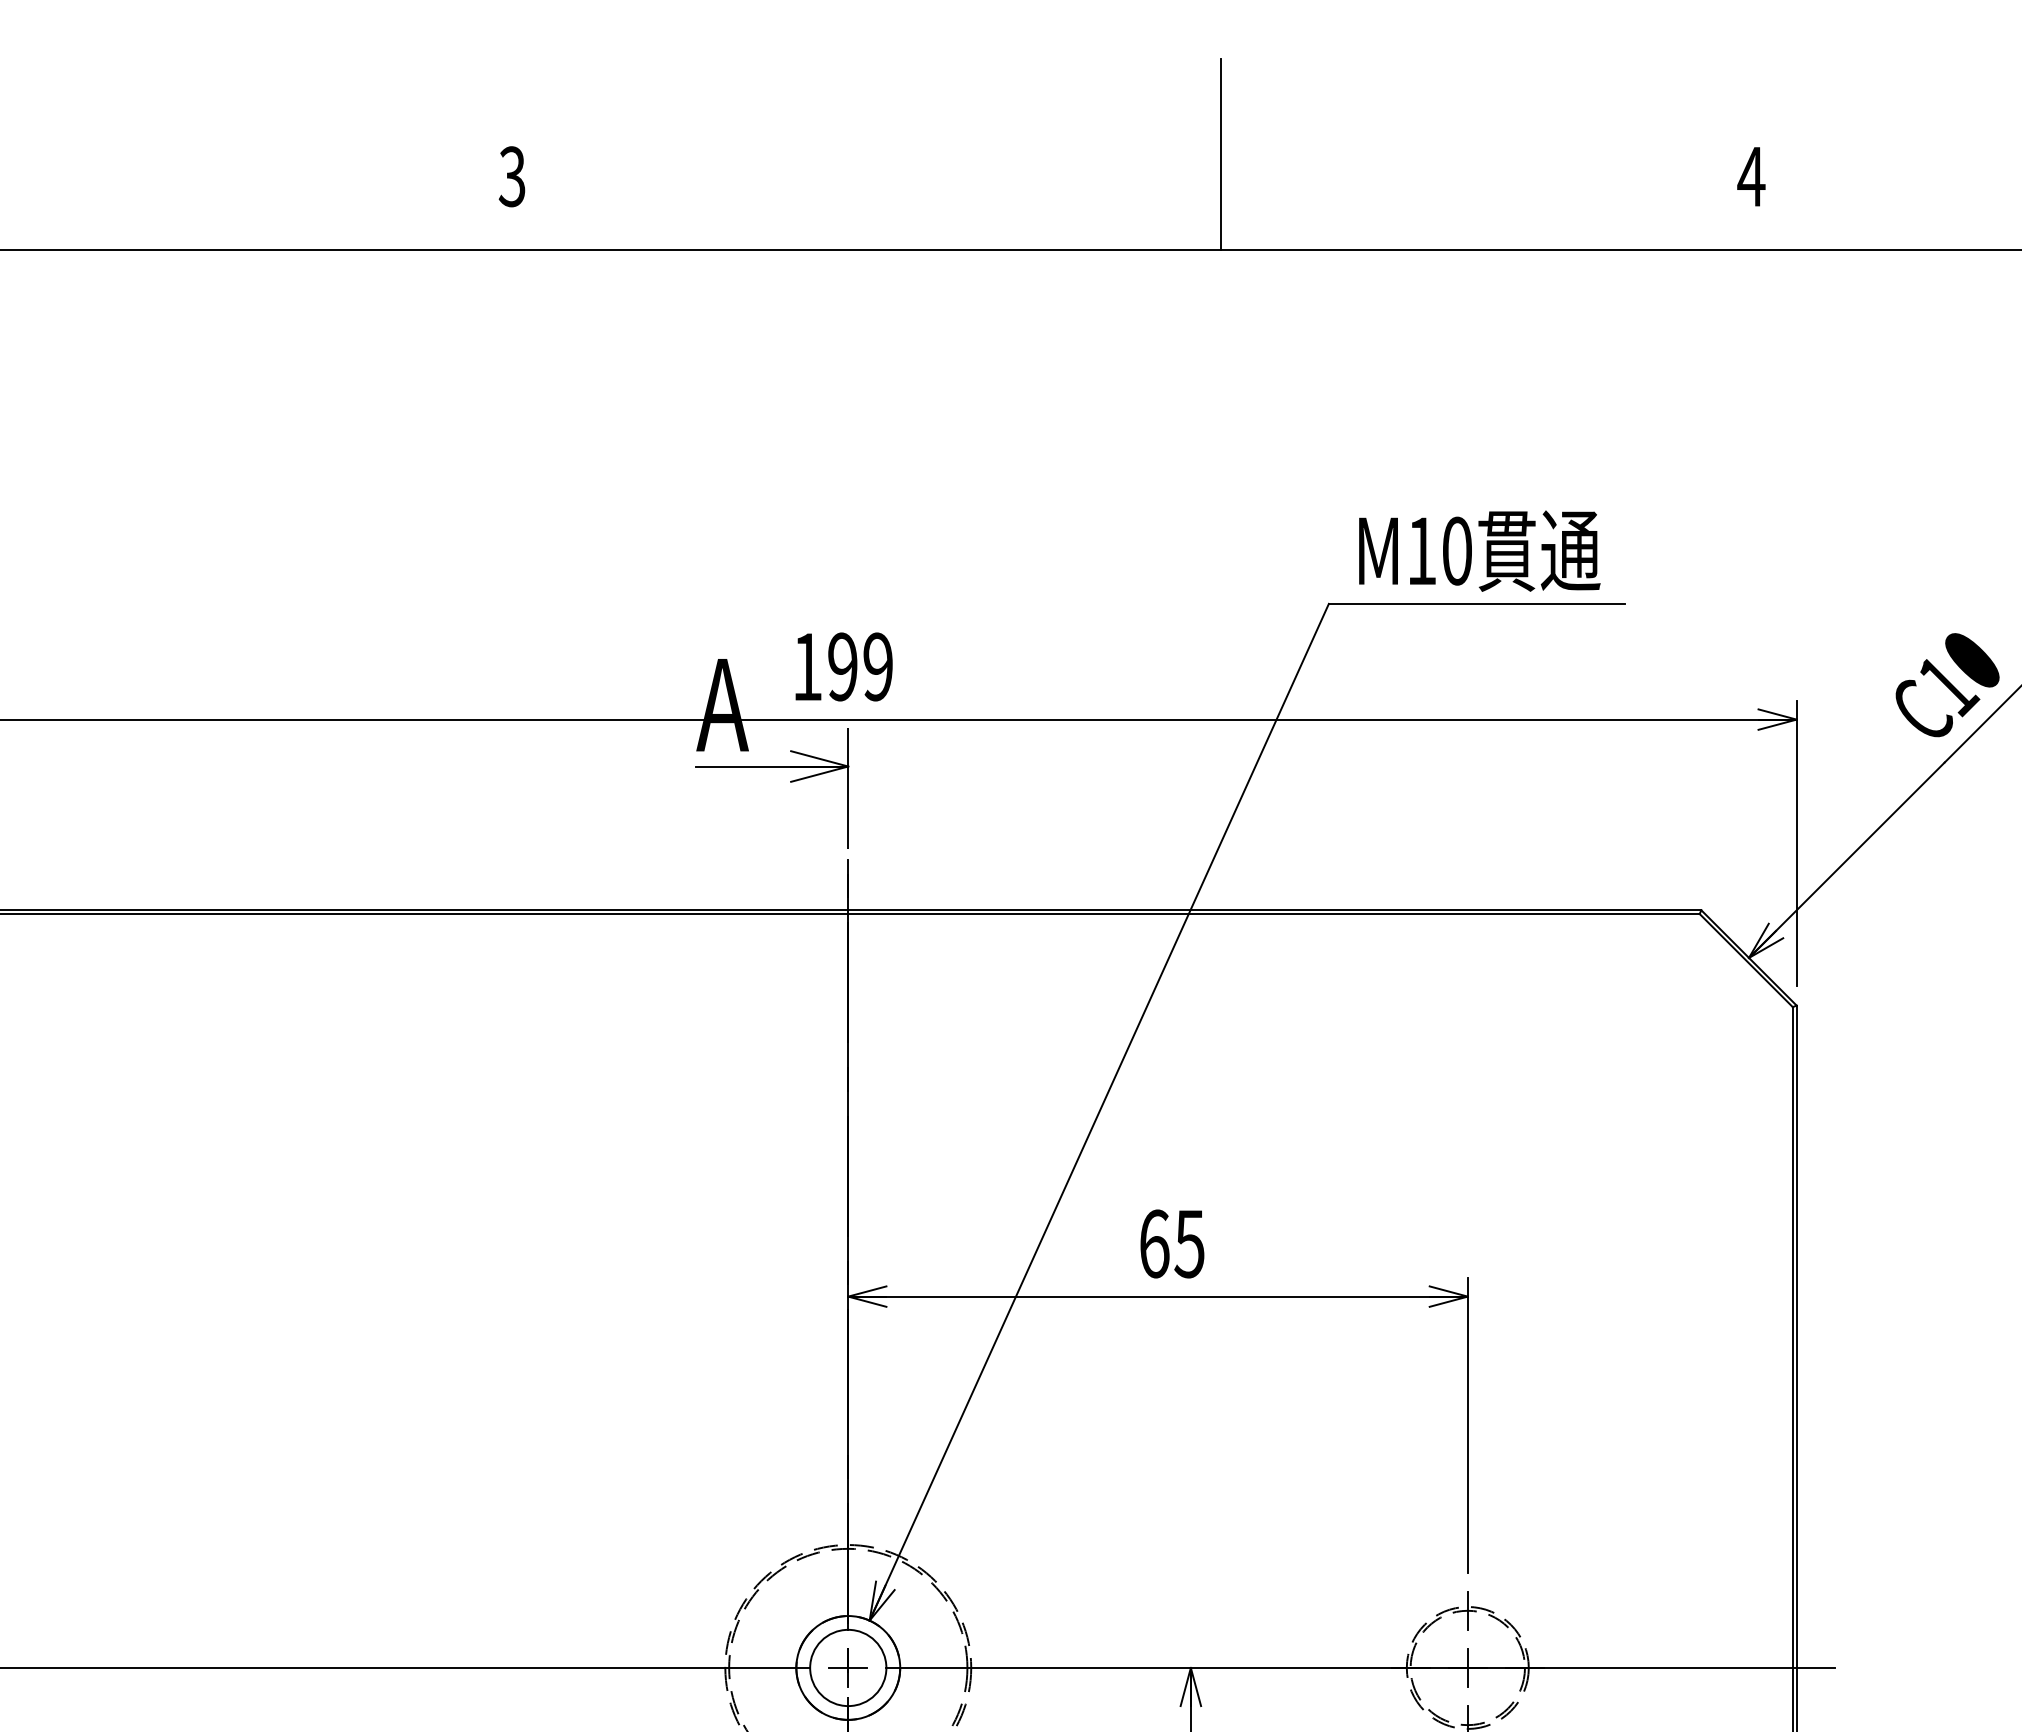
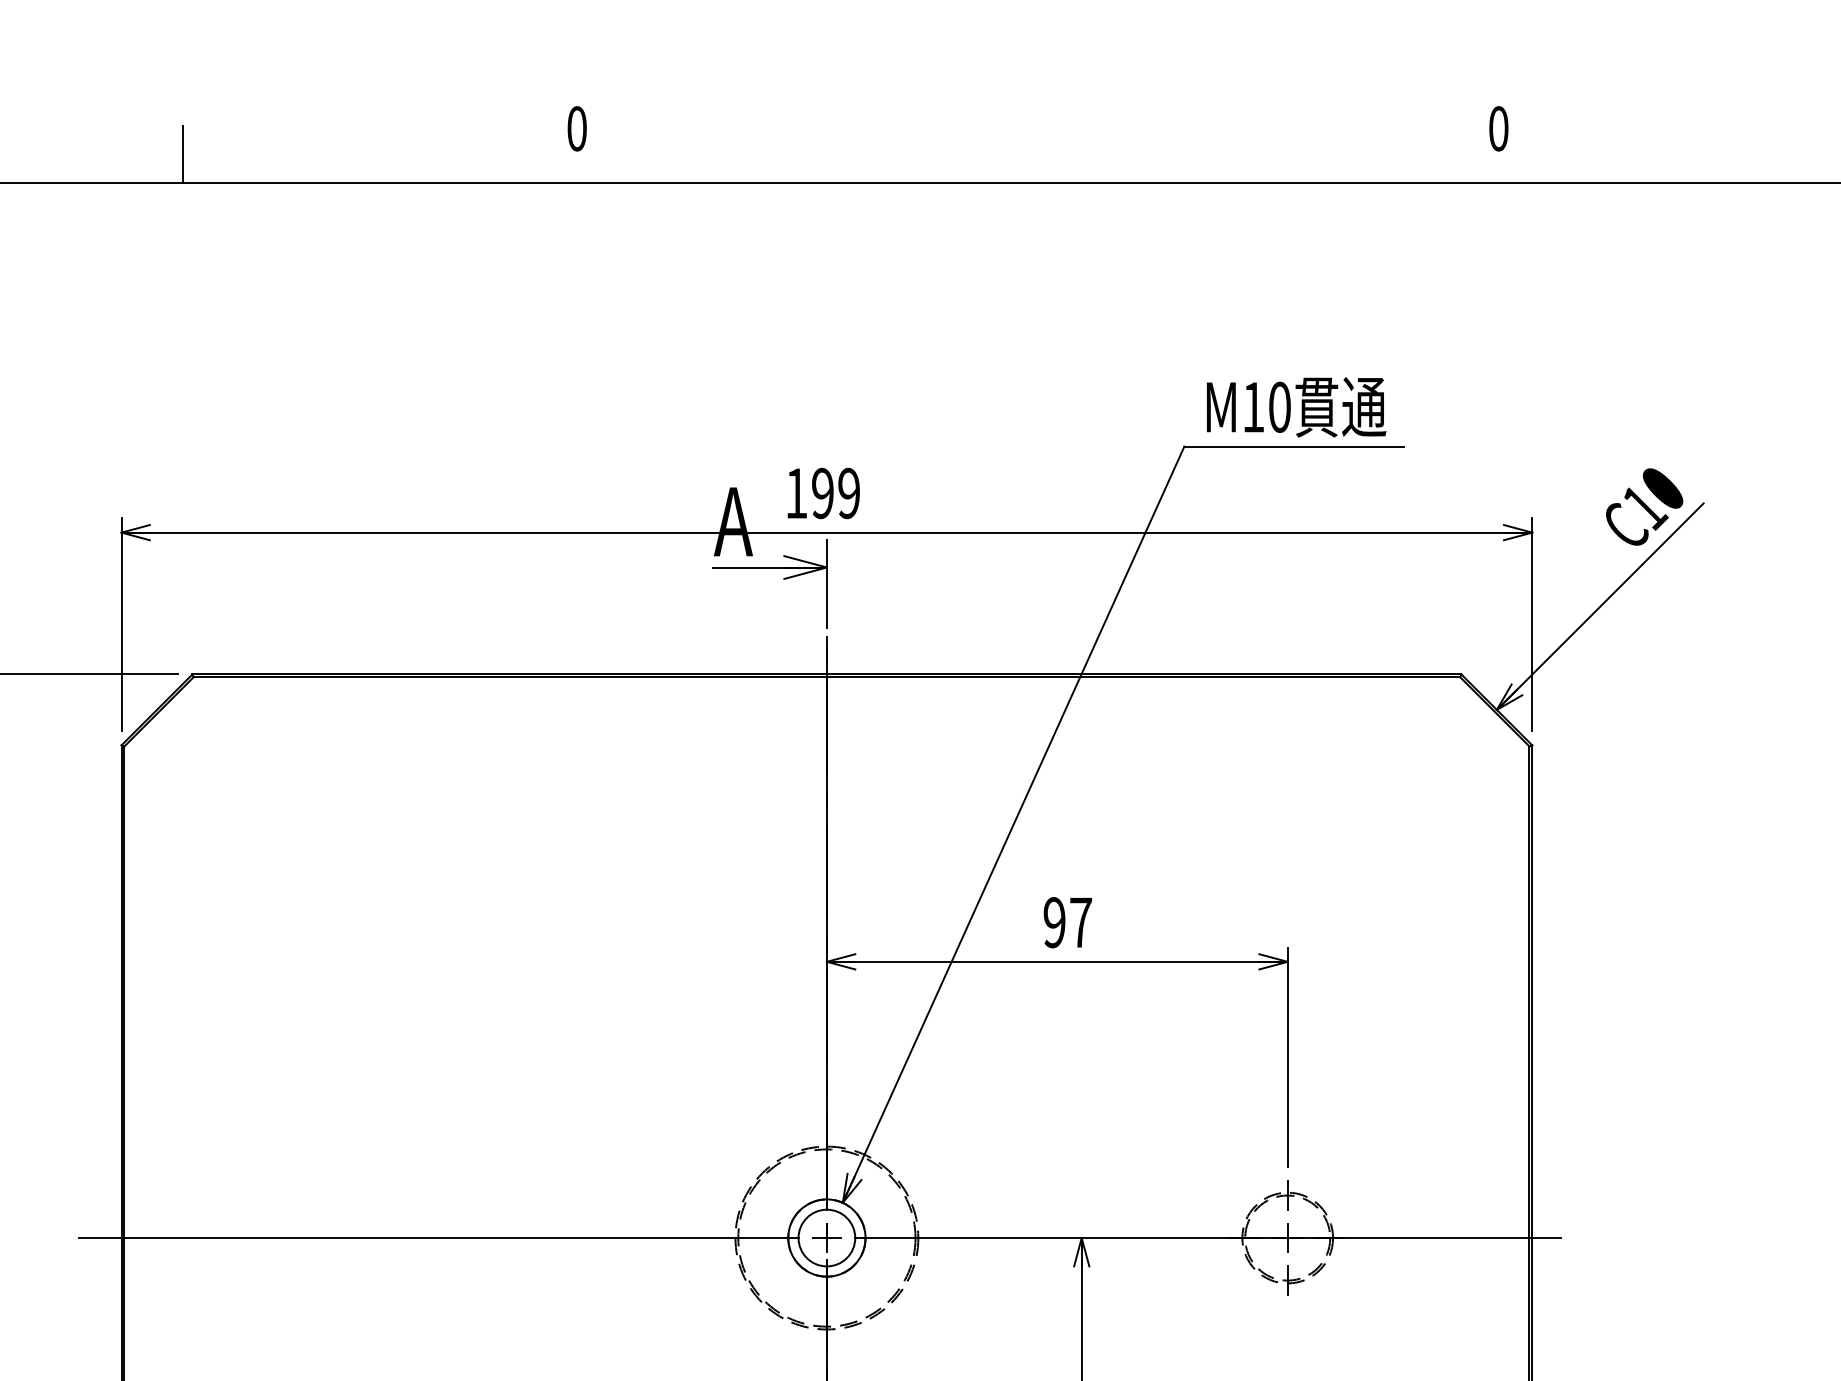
line: (1221, 154) -> (1104, 112), removed
text: (511, 176) -> (576, 128), 3 -> 0
text: (1751, 176) -> (1498, 128), 4 -> 0
text: (1171, 1243) -> (1067, 922), 65 -> 97

